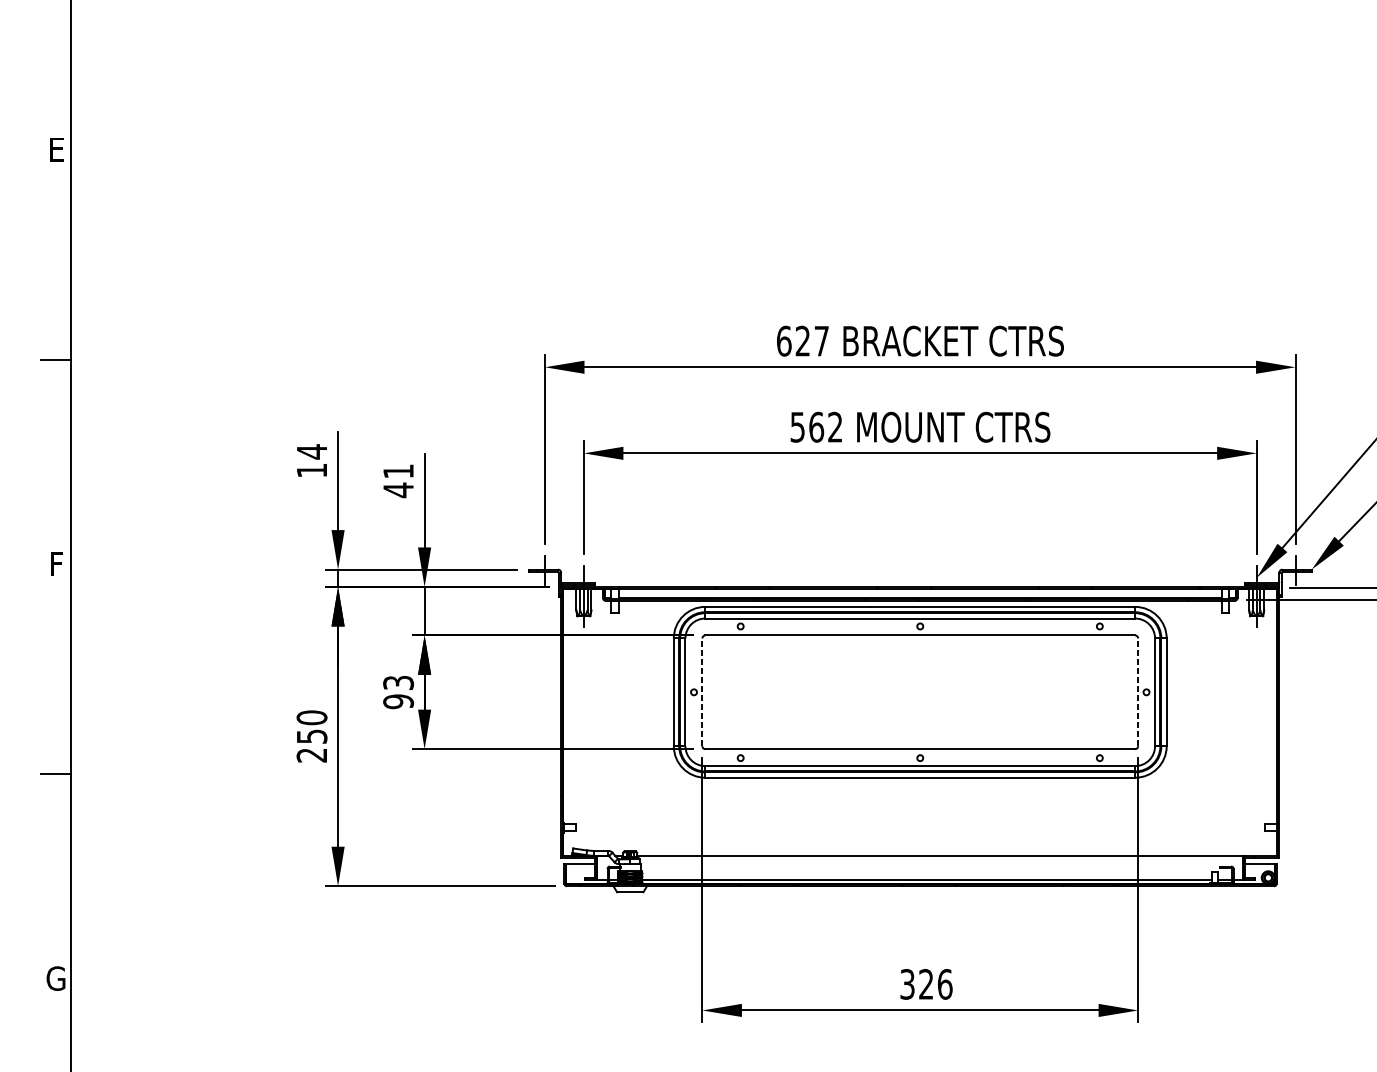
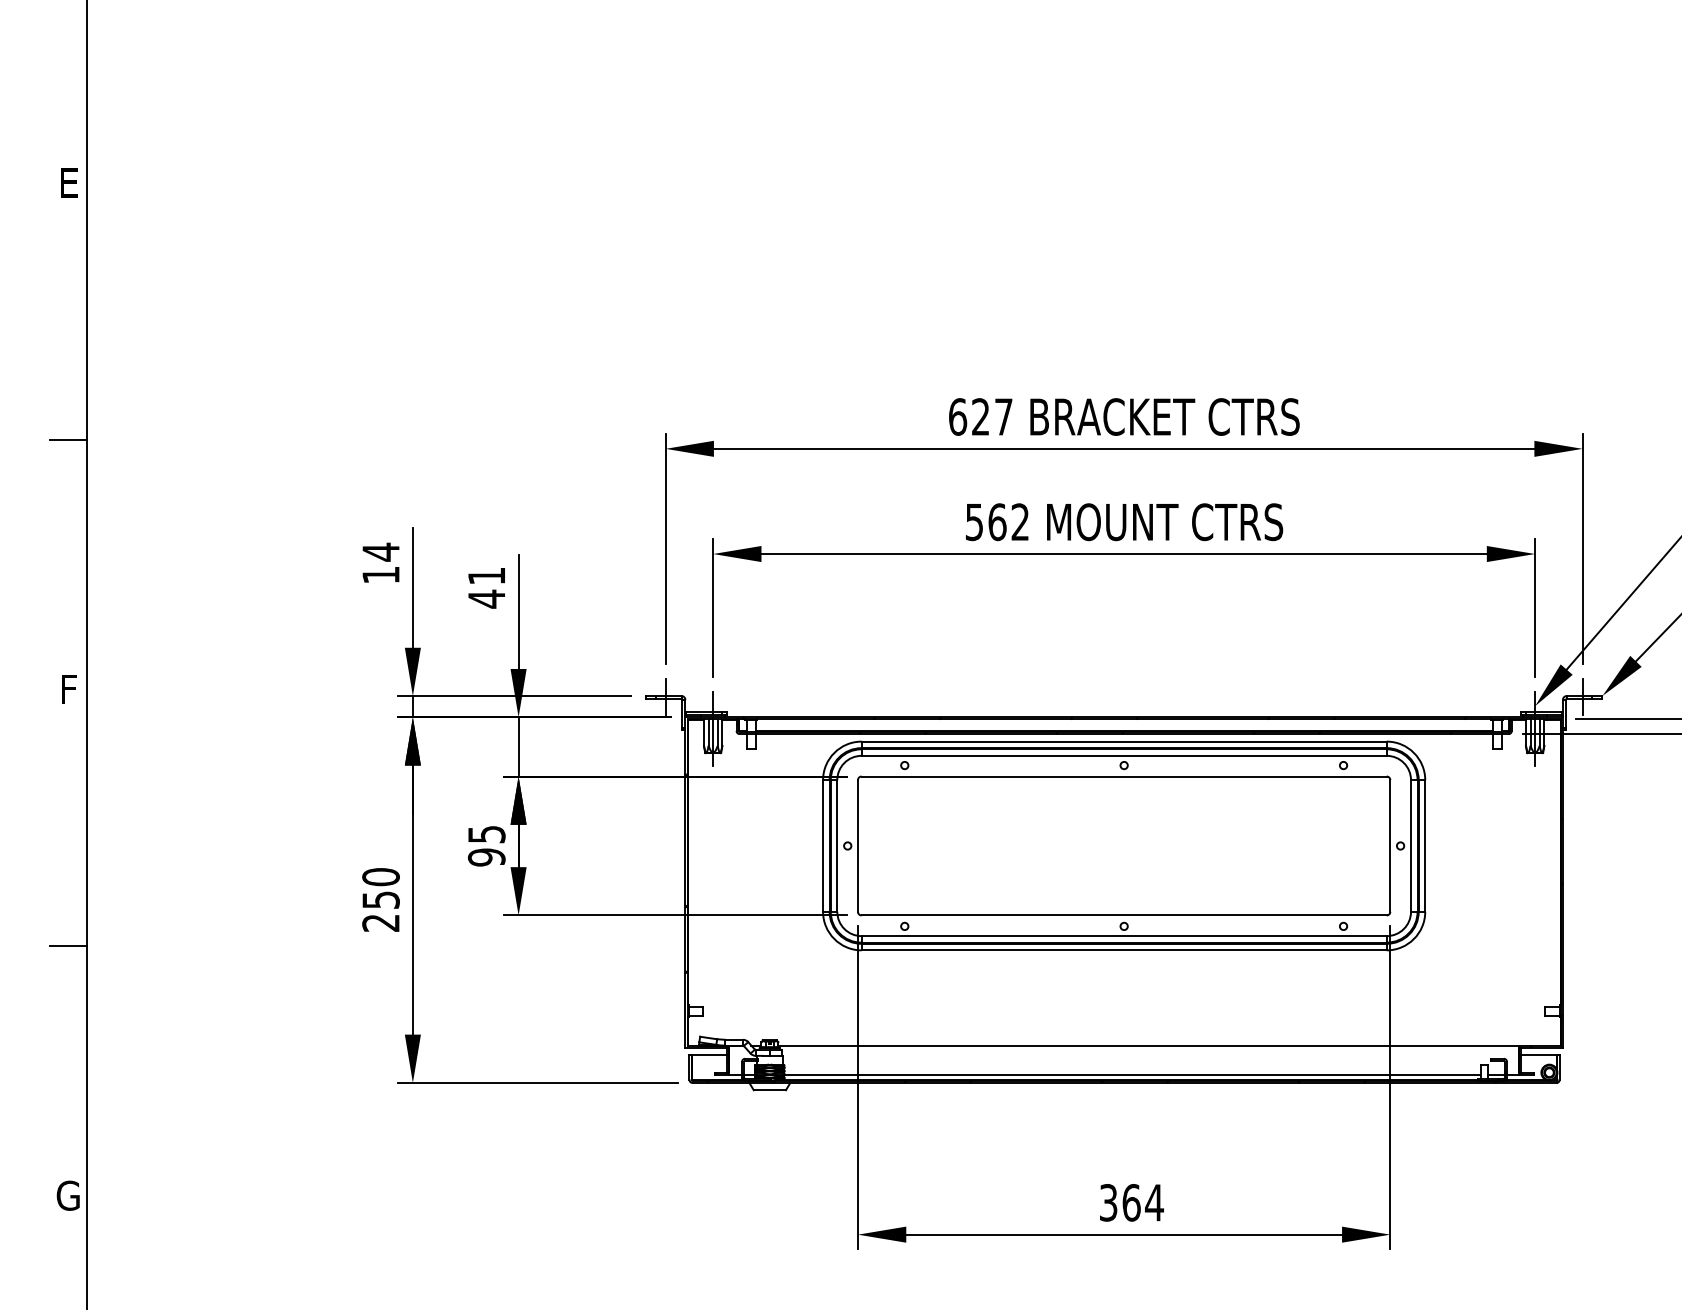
text: (397, 682) -> (485, 834), 93 -> 95
line: (702, 691) -> (857, 845), dashed -> solid
line: (1138, 691) -> (1390, 845), dashed -> solid
text: (936, 984) -> (1143, 1202), 326 -> 364

